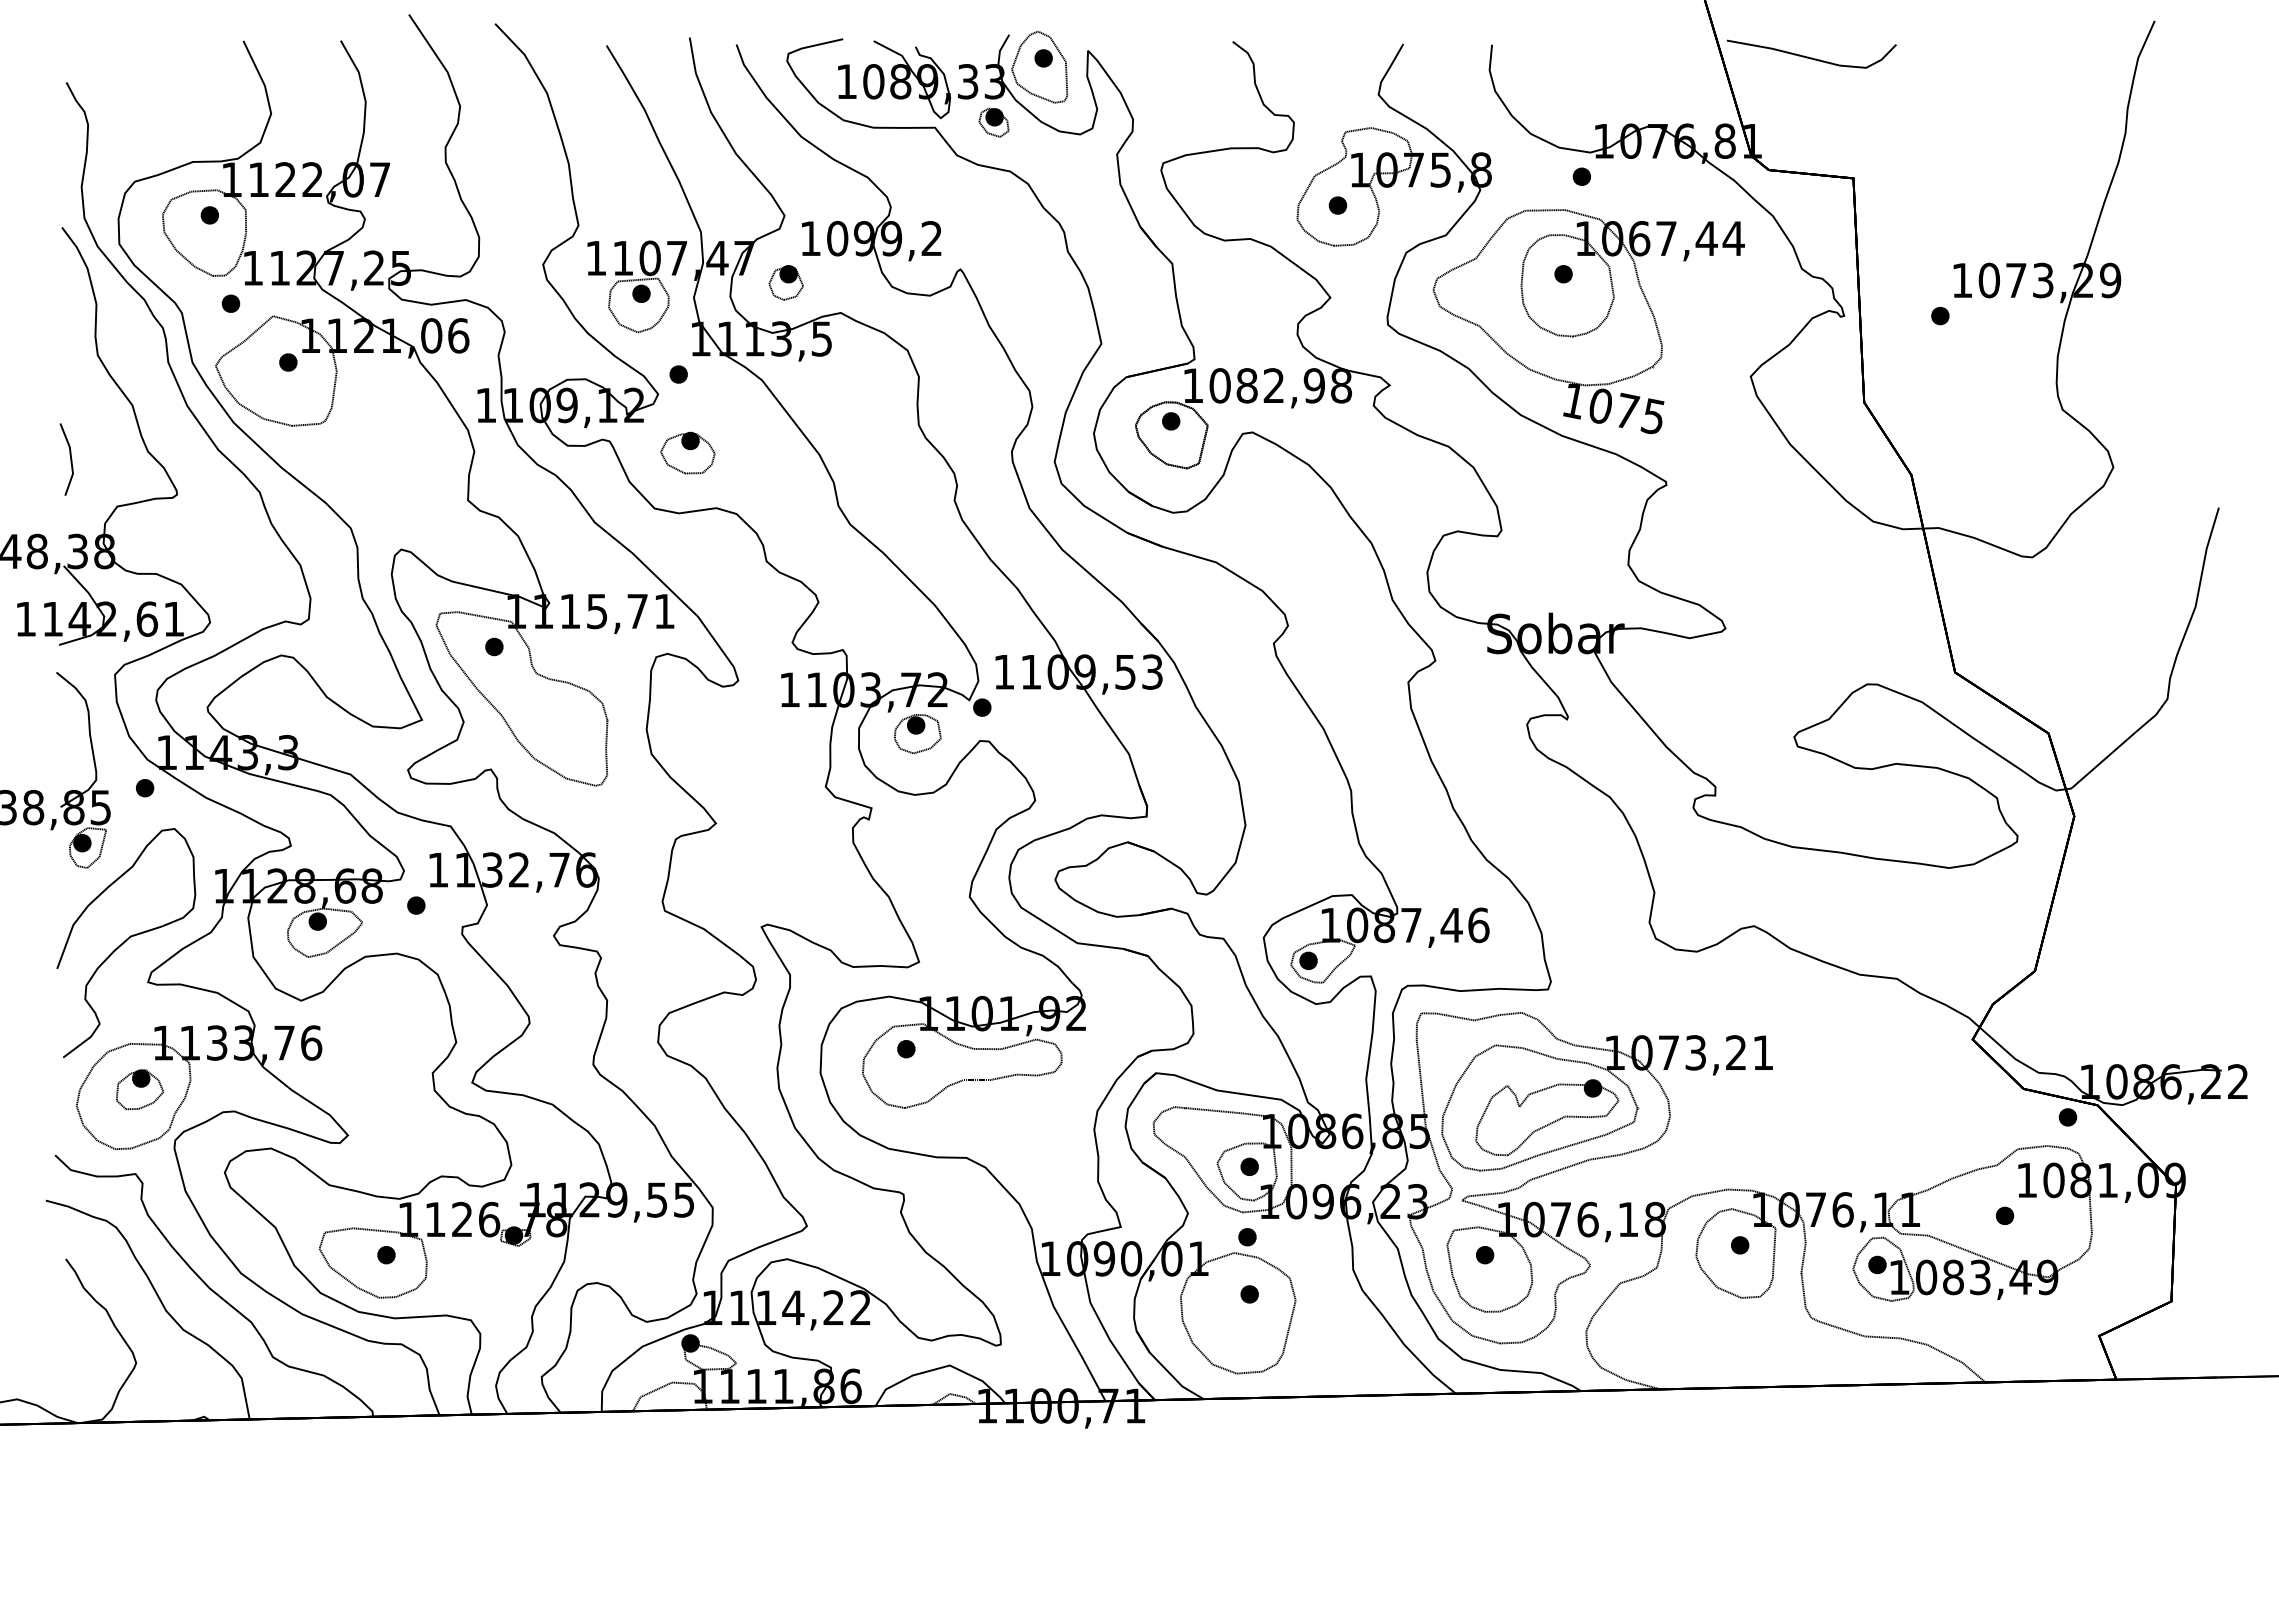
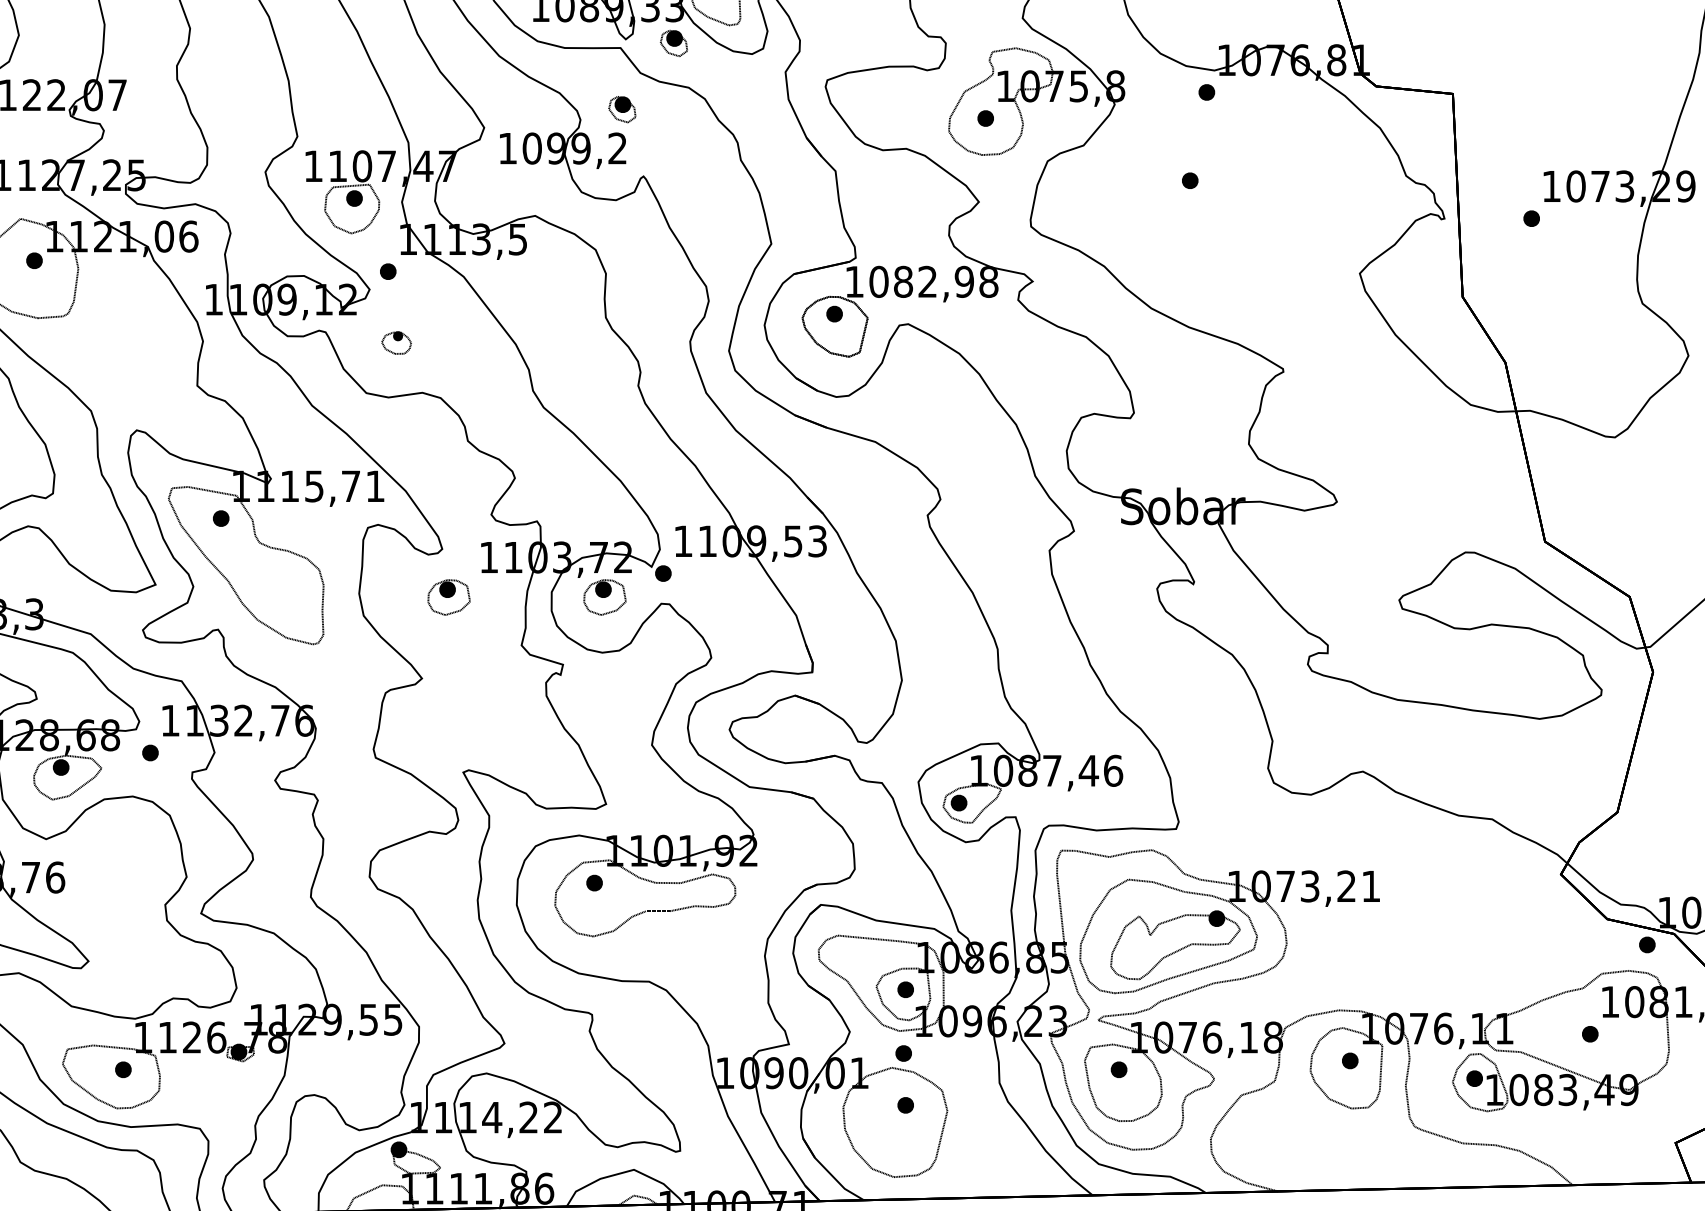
part: (936, 195) -> (621, 109), added
part: (785, 282) -> (485, 188), removed
part: (1588, 321) -> (1212, 223), removed
part: (687, 452) -> (396, 342), size x0.6
part: (745, 733) -> (448, 597), added

